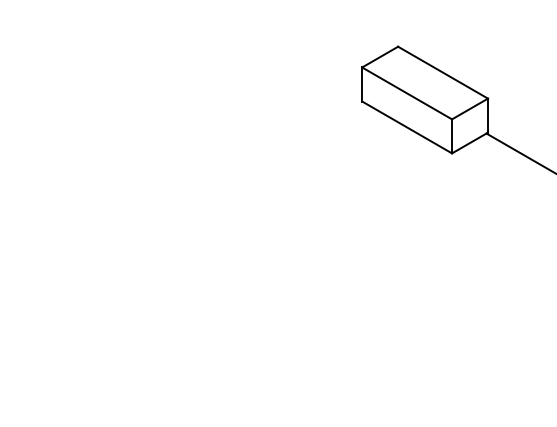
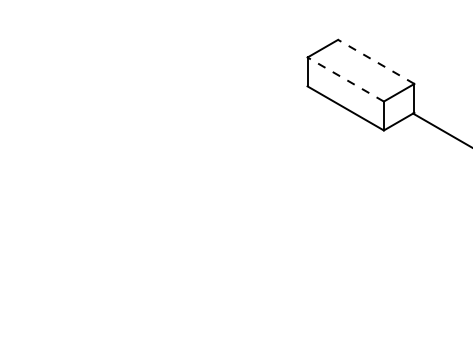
line: (442, 72) -> (375, 61), solid -> dashed
line: (406, 93) -> (345, 79), solid -> dashed

